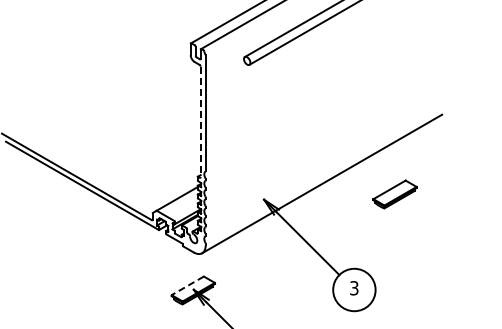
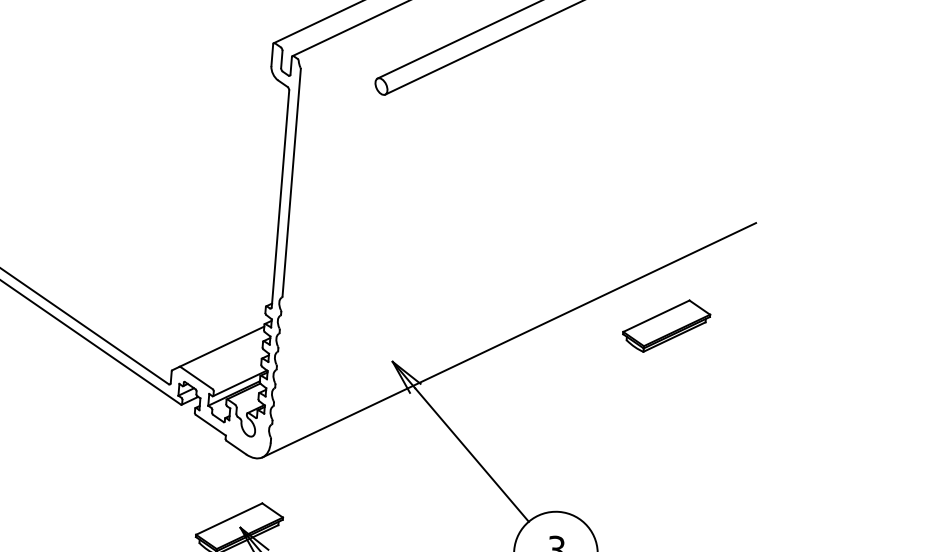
line: (200, 122) -> (280, 200), dashed -> solid
part: (394, 194) -> (665, 326), moved
line: (187, 285) -> (228, 518), dashed -> solid

